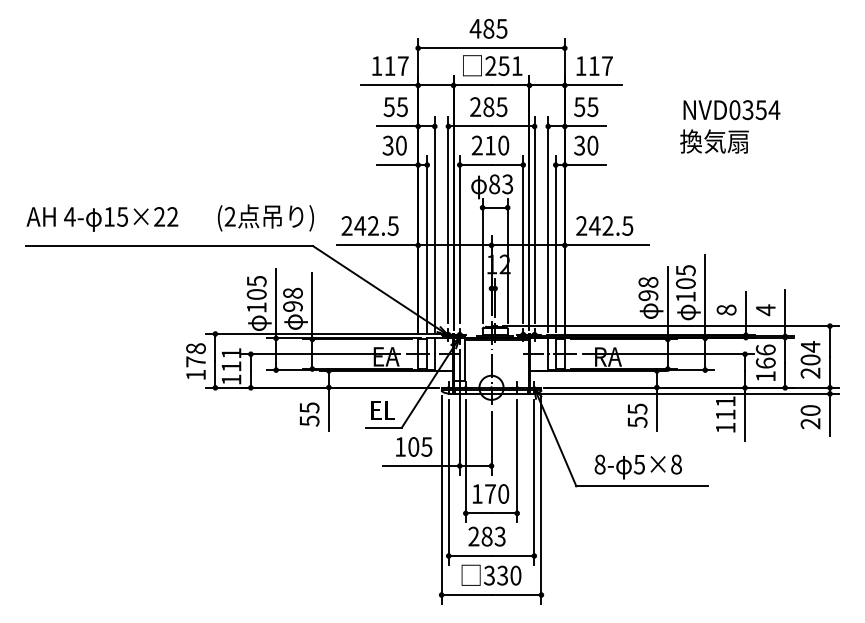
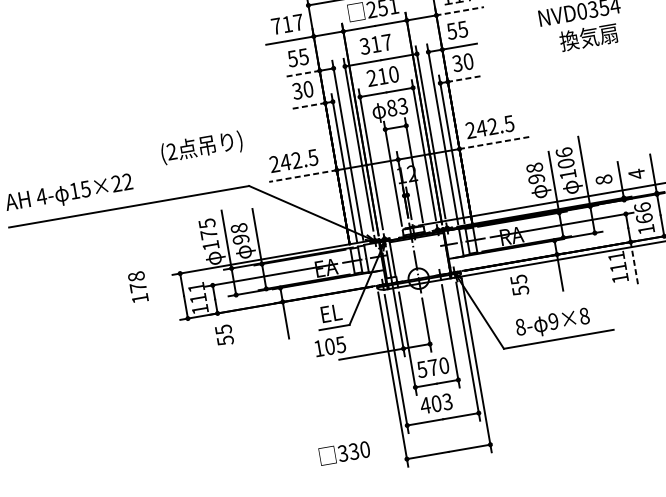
text: (376, 65) -> (276, 25), 117 -> 717
line: (592, 85) -> (459, 11), solid -> dashed
text: (488, 107) -> (375, 44), 285 -> 317
line: (397, 126) -> (302, 73), solid -> dashed
text: (714, 141) -> (588, 37), moved
line: (397, 165) -> (308, 106), solid -> dashed
line: (585, 165) -> (465, 79), solid -> dashed
text: (265, 217) -> (201, 147), moved
line: (378, 245) -> (303, 176), solid -> dashed
line: (607, 245) -> (495, 142), solid -> dashed
text: (685, 270) -> (563, 152), 105 -> 106
text: (256, 294) -> (208, 234), 105 -> 175
text: (195, 361) -> (137, 287), moved
text: (309, 414) -> (224, 335), moved
line: (745, 414) -> (634, 264), solid -> dashed
text: (637, 415) -> (519, 285), moved
text: (414, 446) -> (330, 346), moved
text: (639, 464) -> (553, 321), 5×8 -> 9×8
text: (476, 493) -> (421, 369), 170 -> 570
text: (479, 536) -> (430, 404), 283 -> 403
text: (491, 574) -> (344, 452), moved

